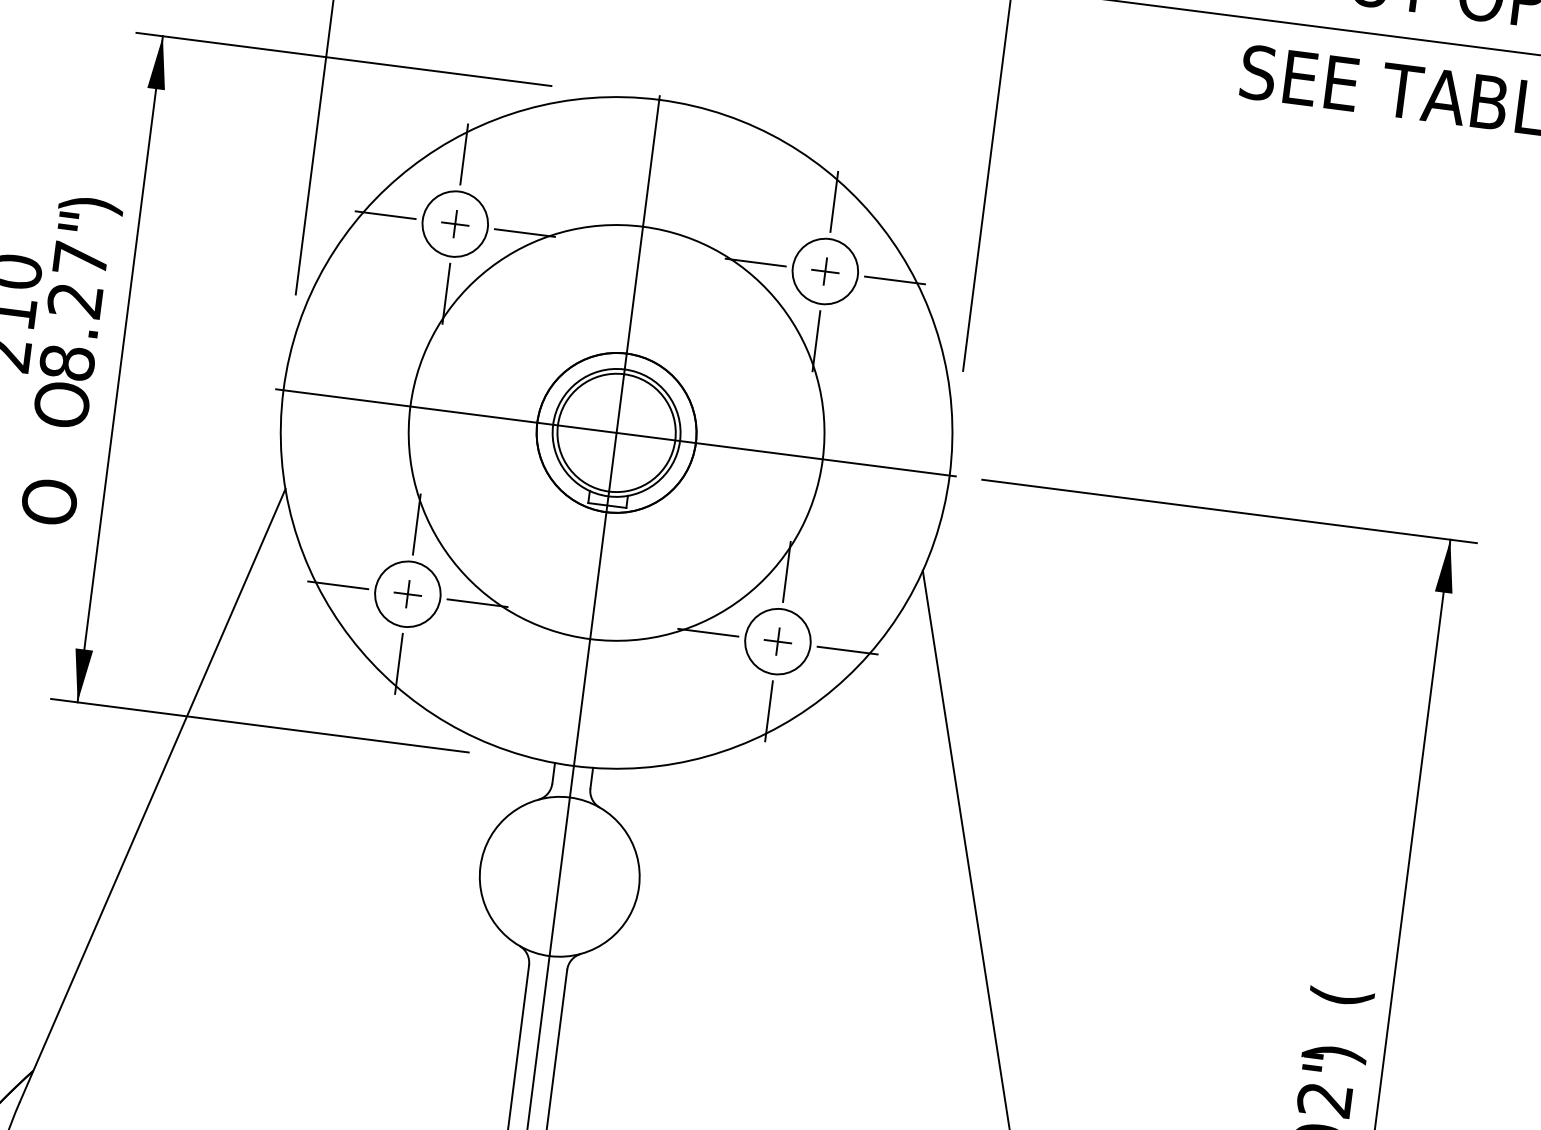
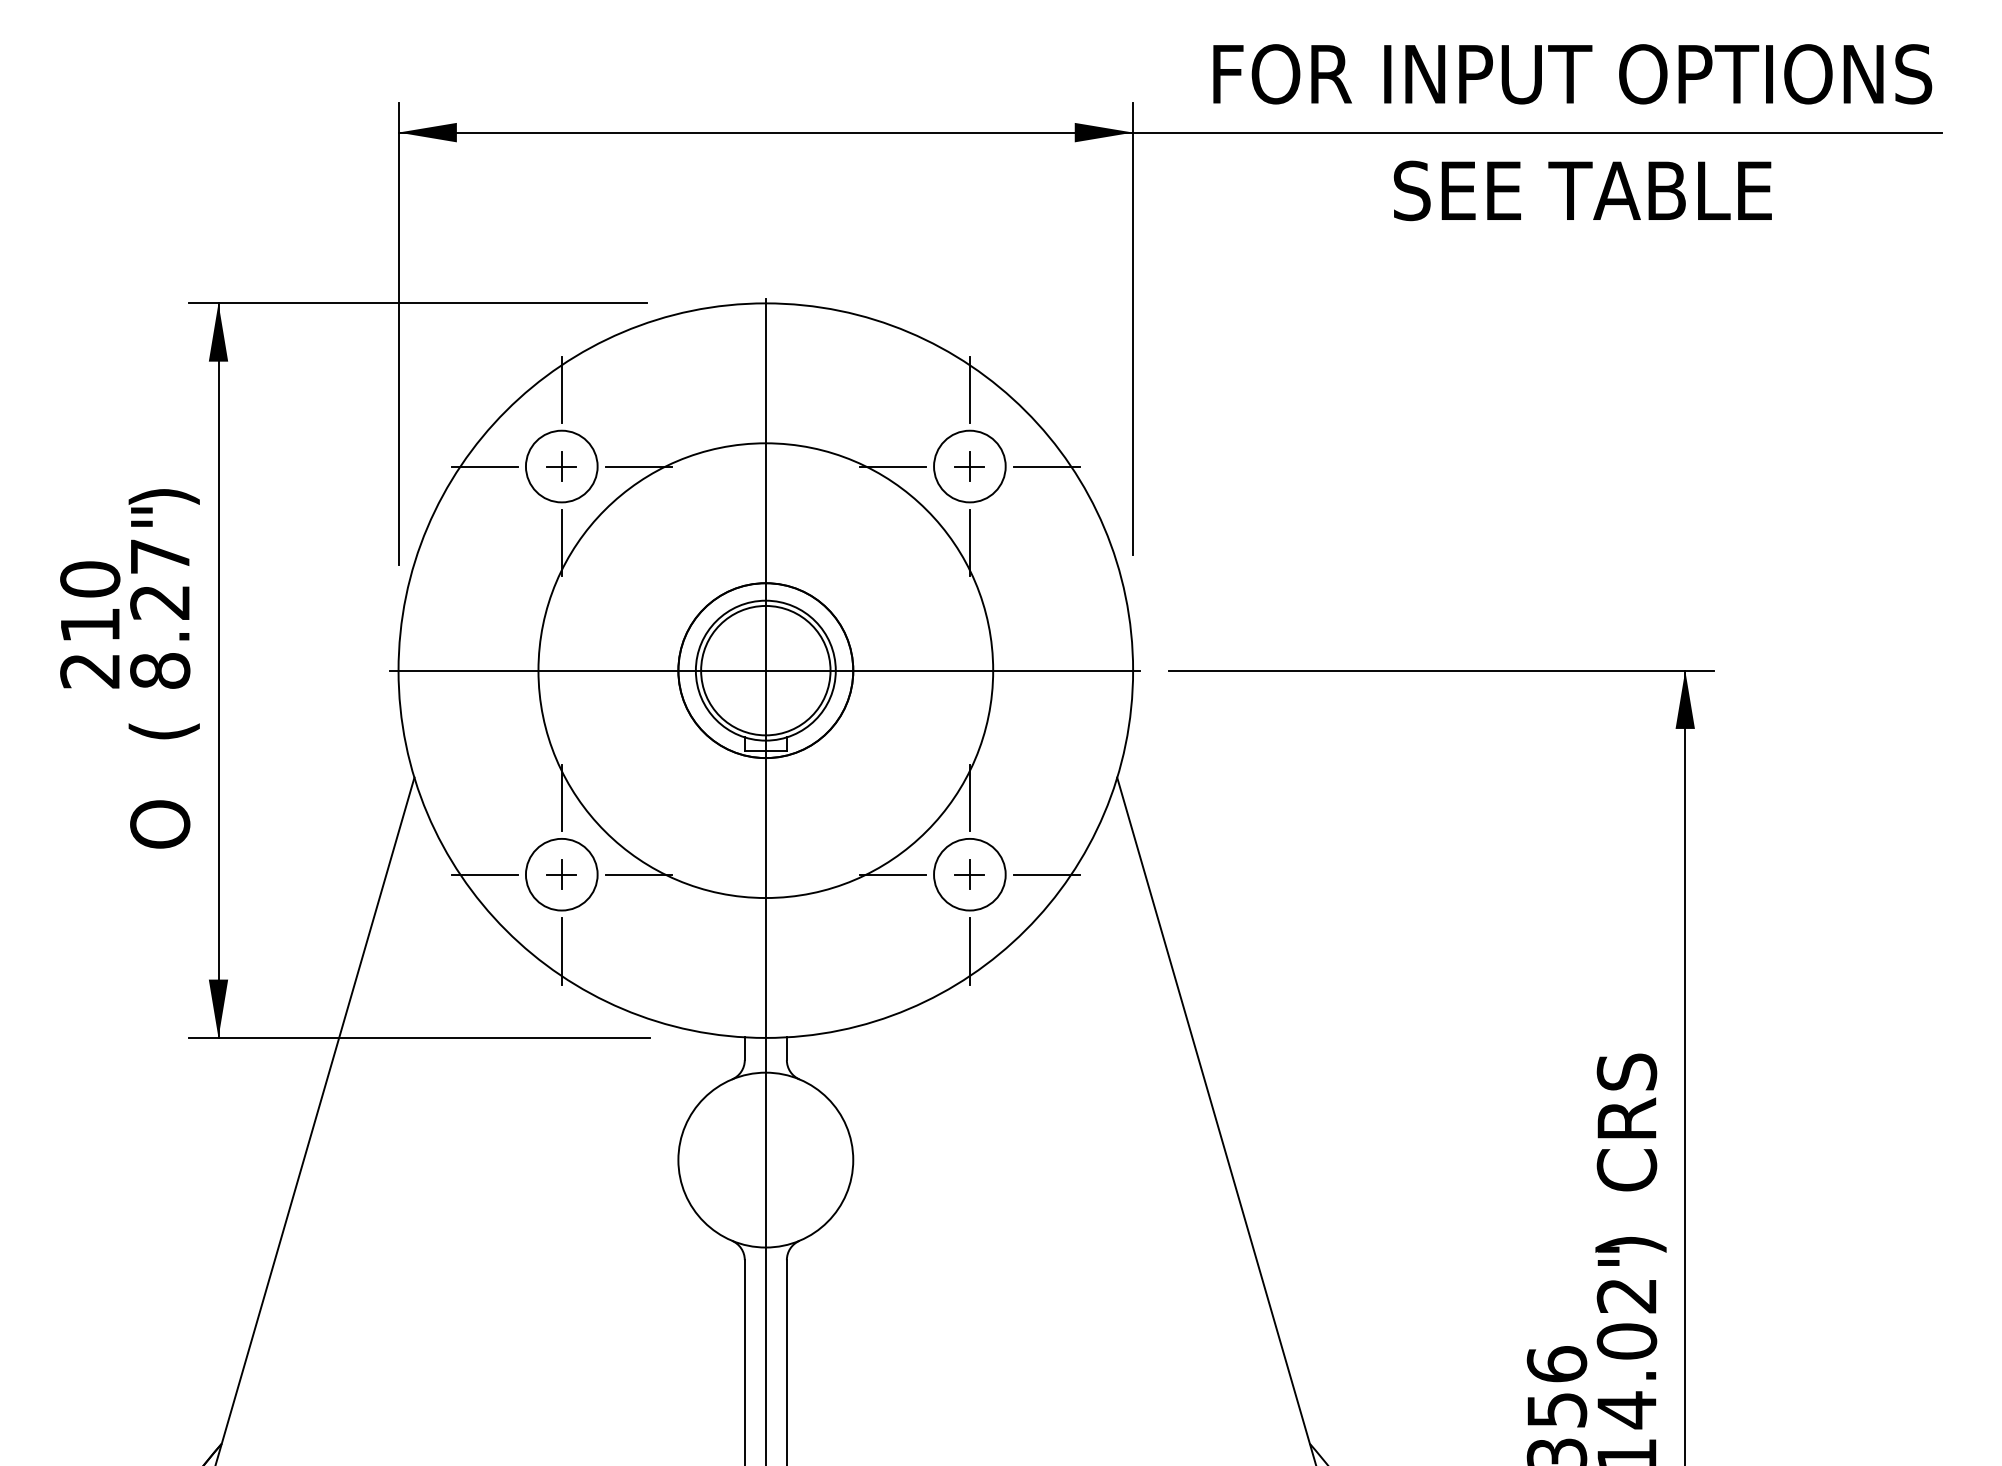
text: (64, 405) -> (163, 717), O -> (
text: (1348, 943) -> (1630, 1122), ( -> CRS

